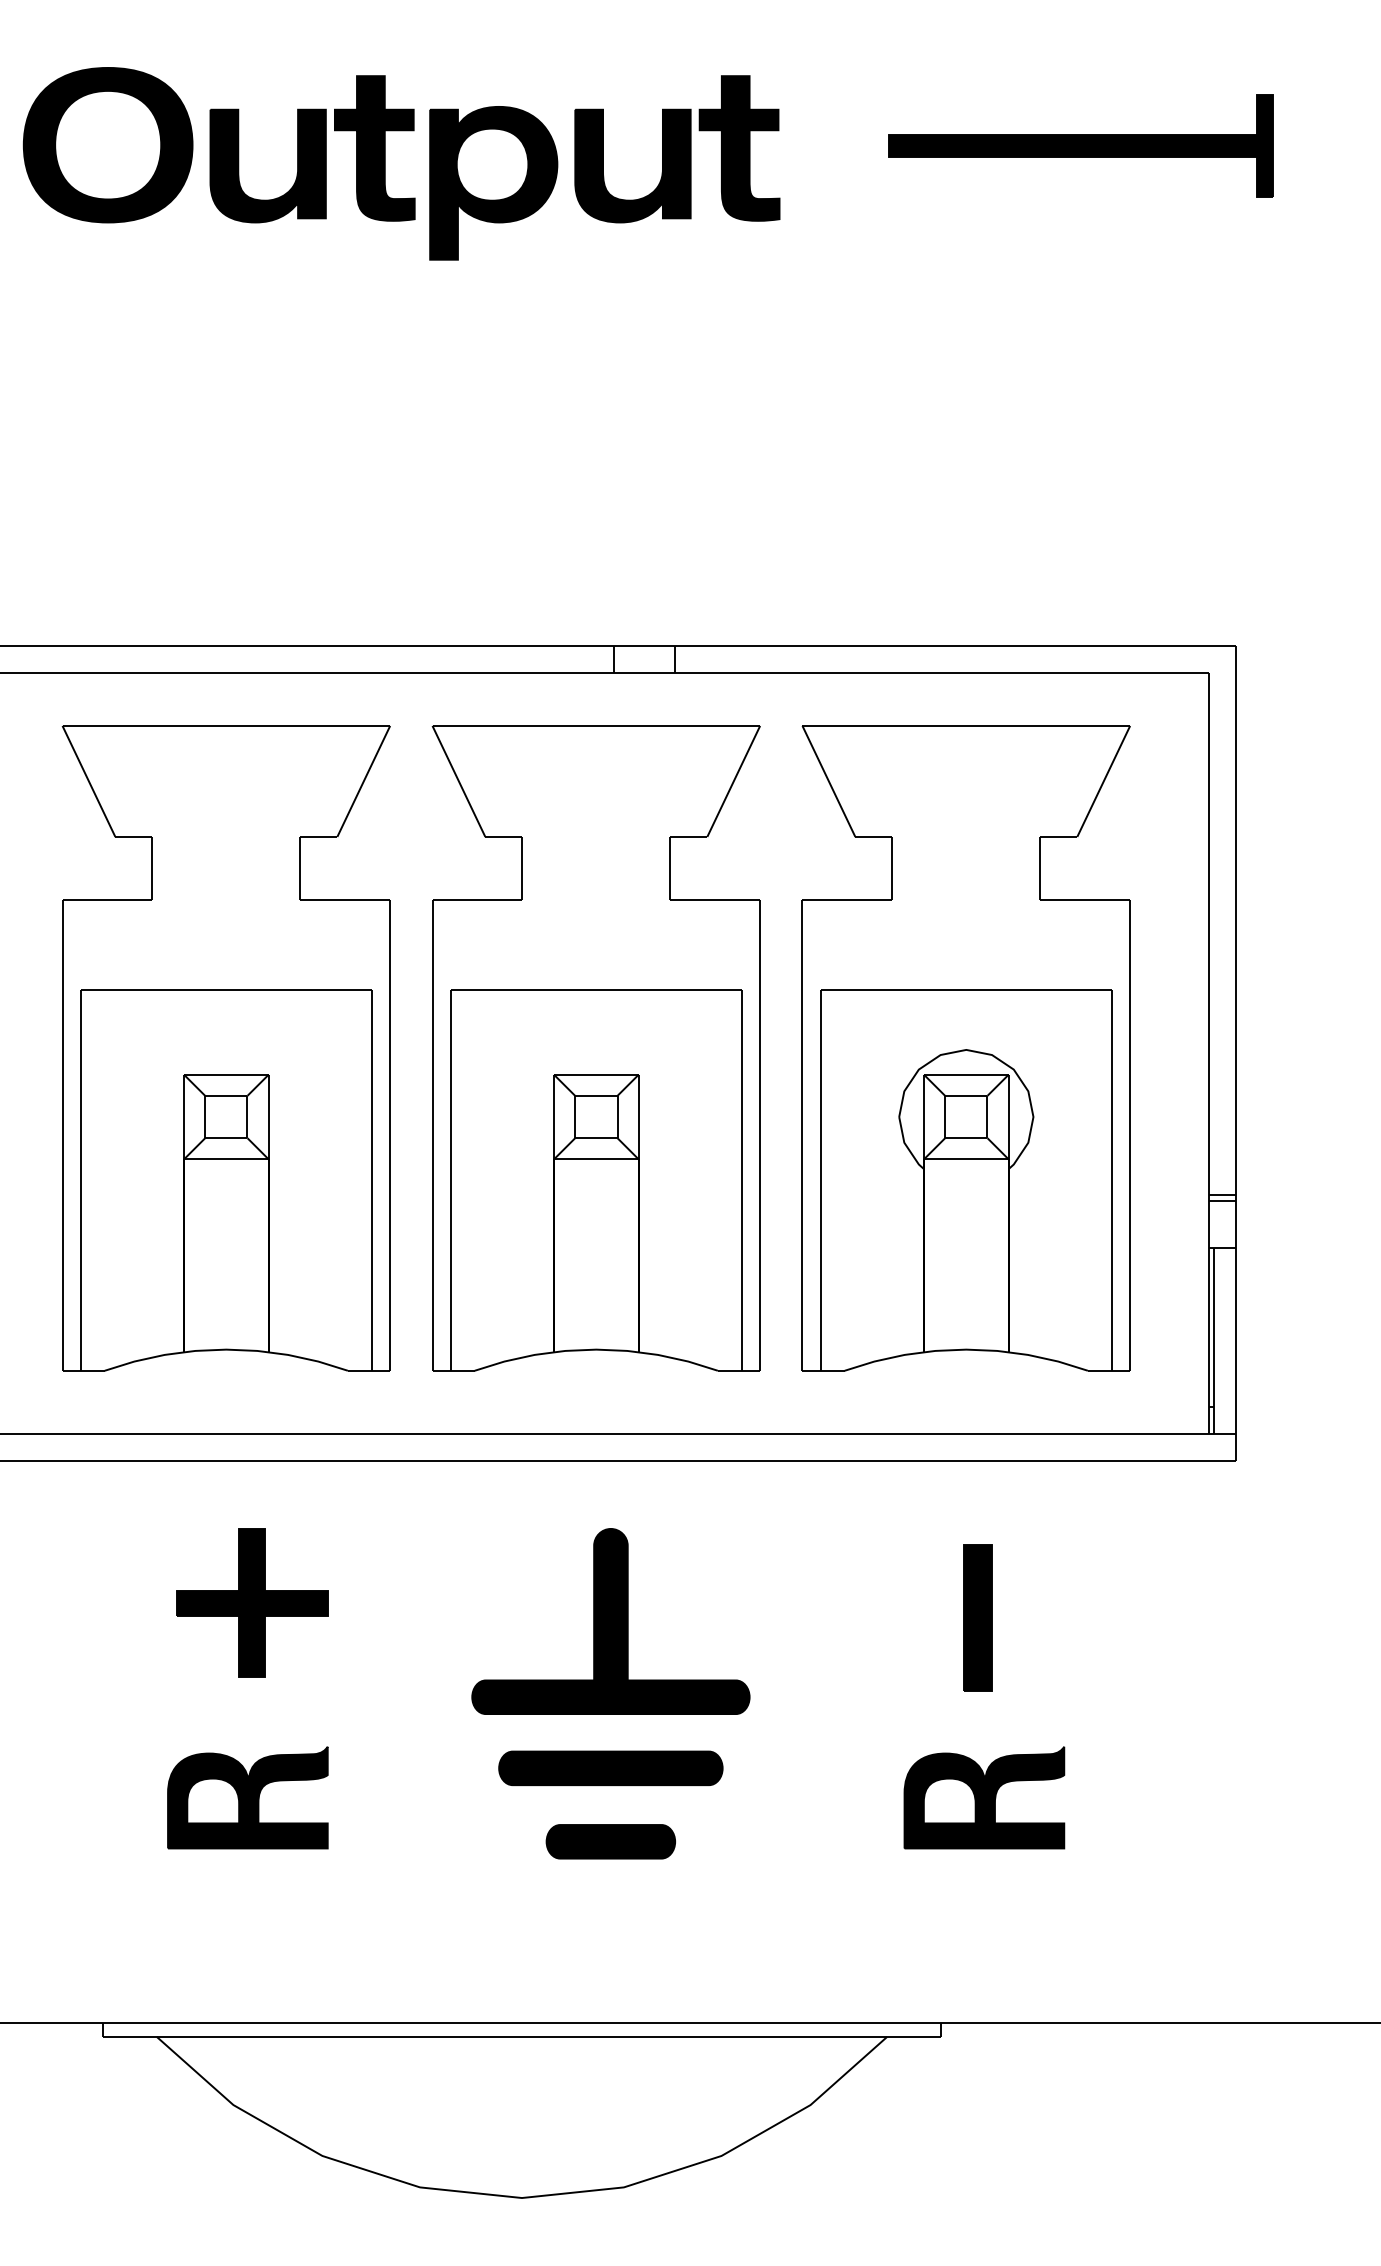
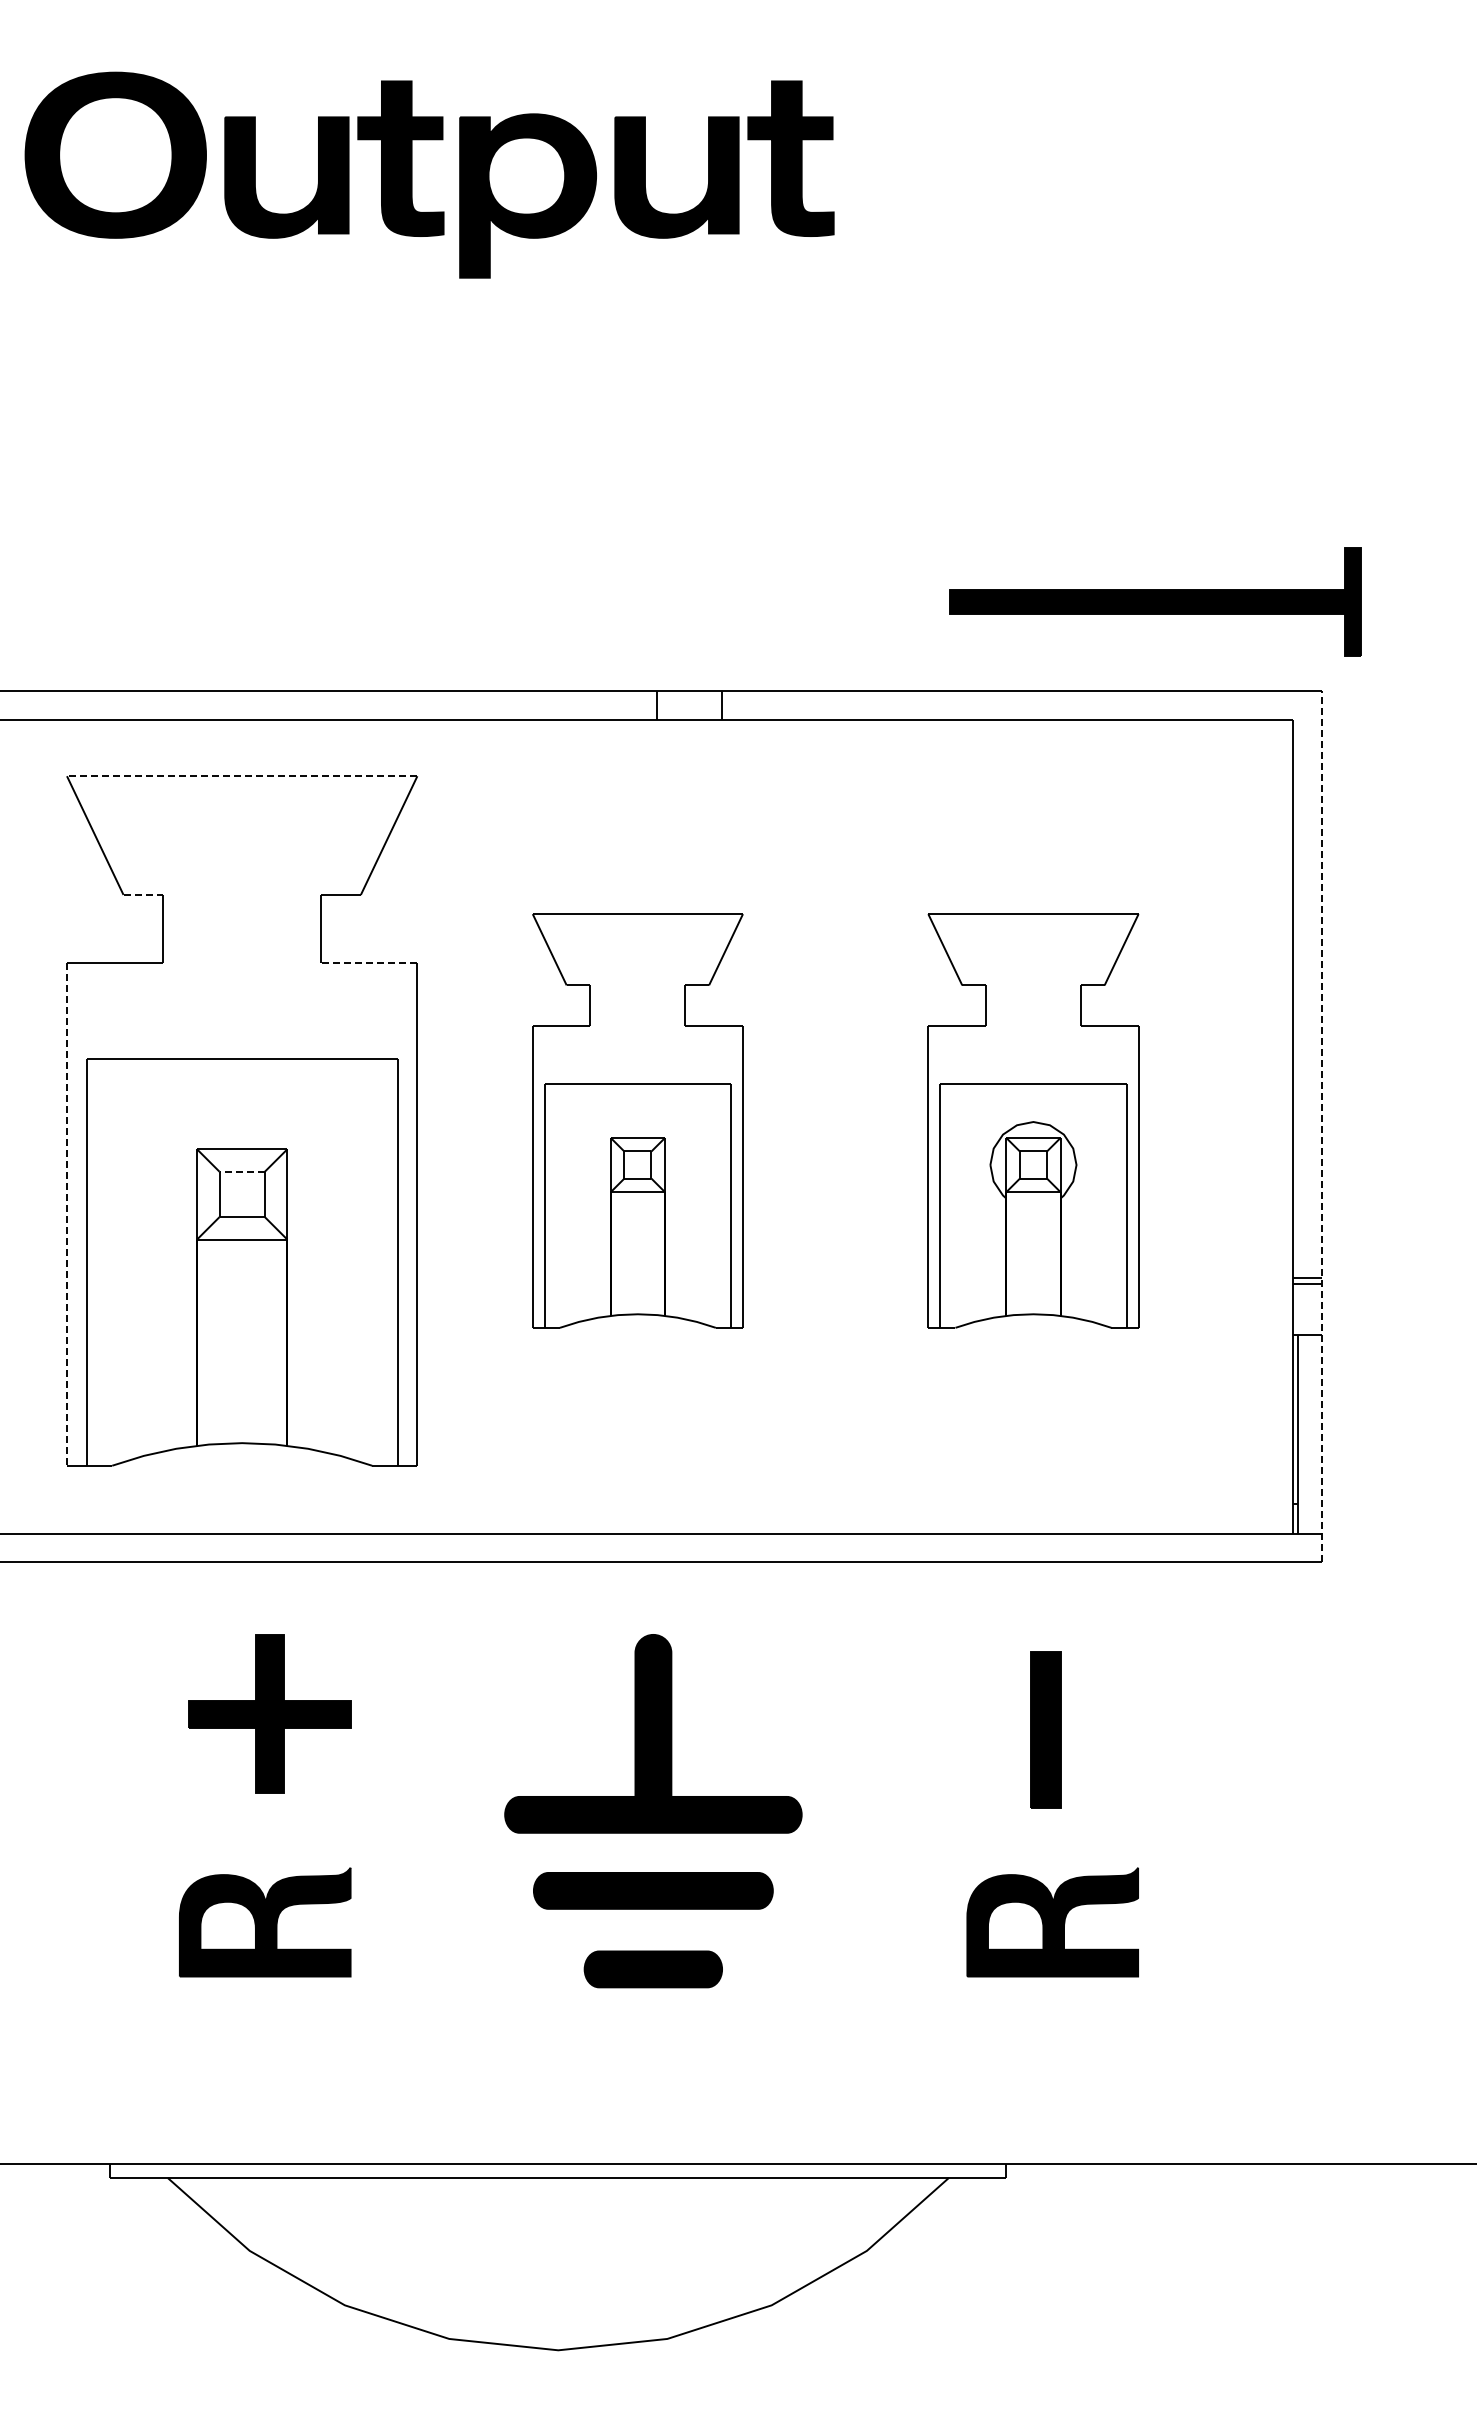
part: (1080, 145) -> (1155, 601), moved
line: (225, 726) -> (241, 776), solid -> dashed
line: (134, 836) -> (143, 894), solid -> dashed
line: (344, 900) -> (368, 962), solid -> dashed
part: (596, 1047) -> (637, 1120), size x0.6
part: (966, 1047) -> (1033, 1120), size x0.6
line: (1236, 1053) -> (1322, 1126), solid -> dashed
line: (226, 1095) -> (242, 1171), solid -> dashed
line: (62, 1135) -> (67, 1214), solid -> dashed

